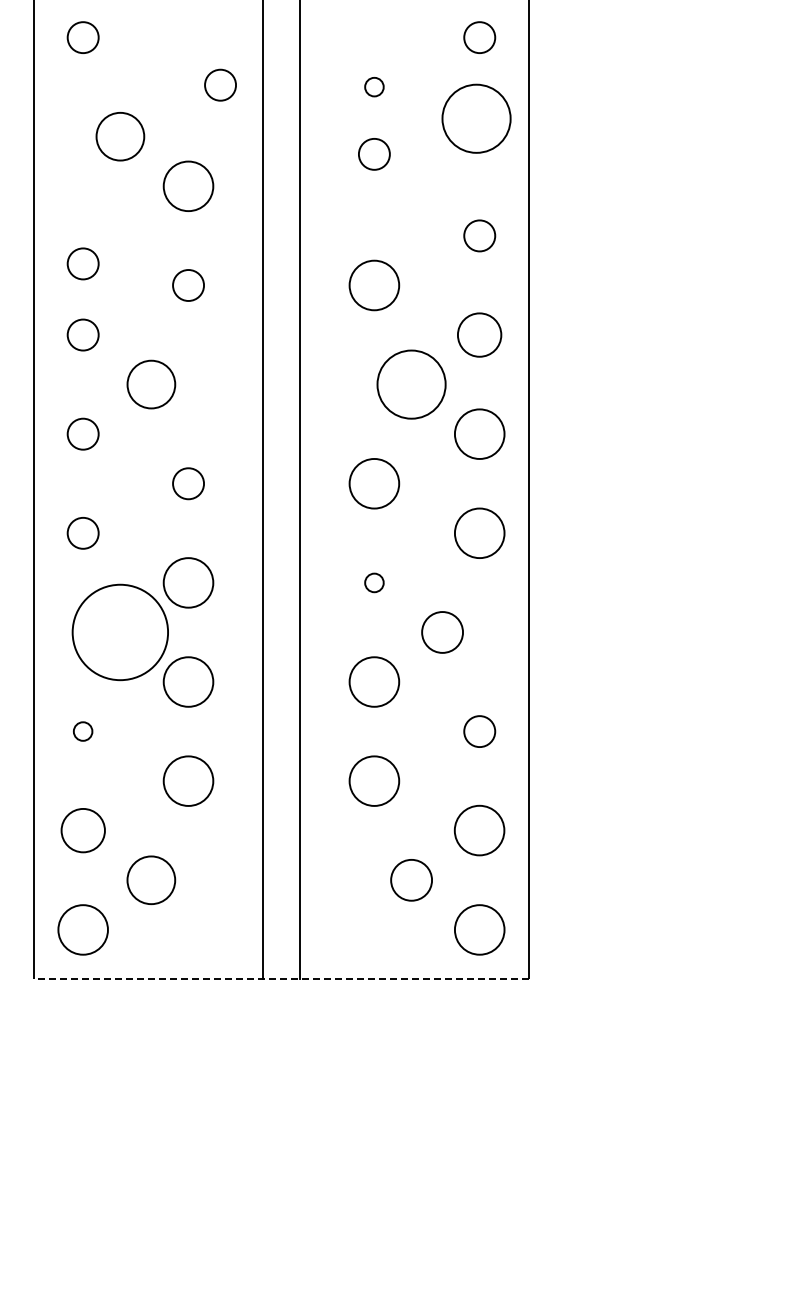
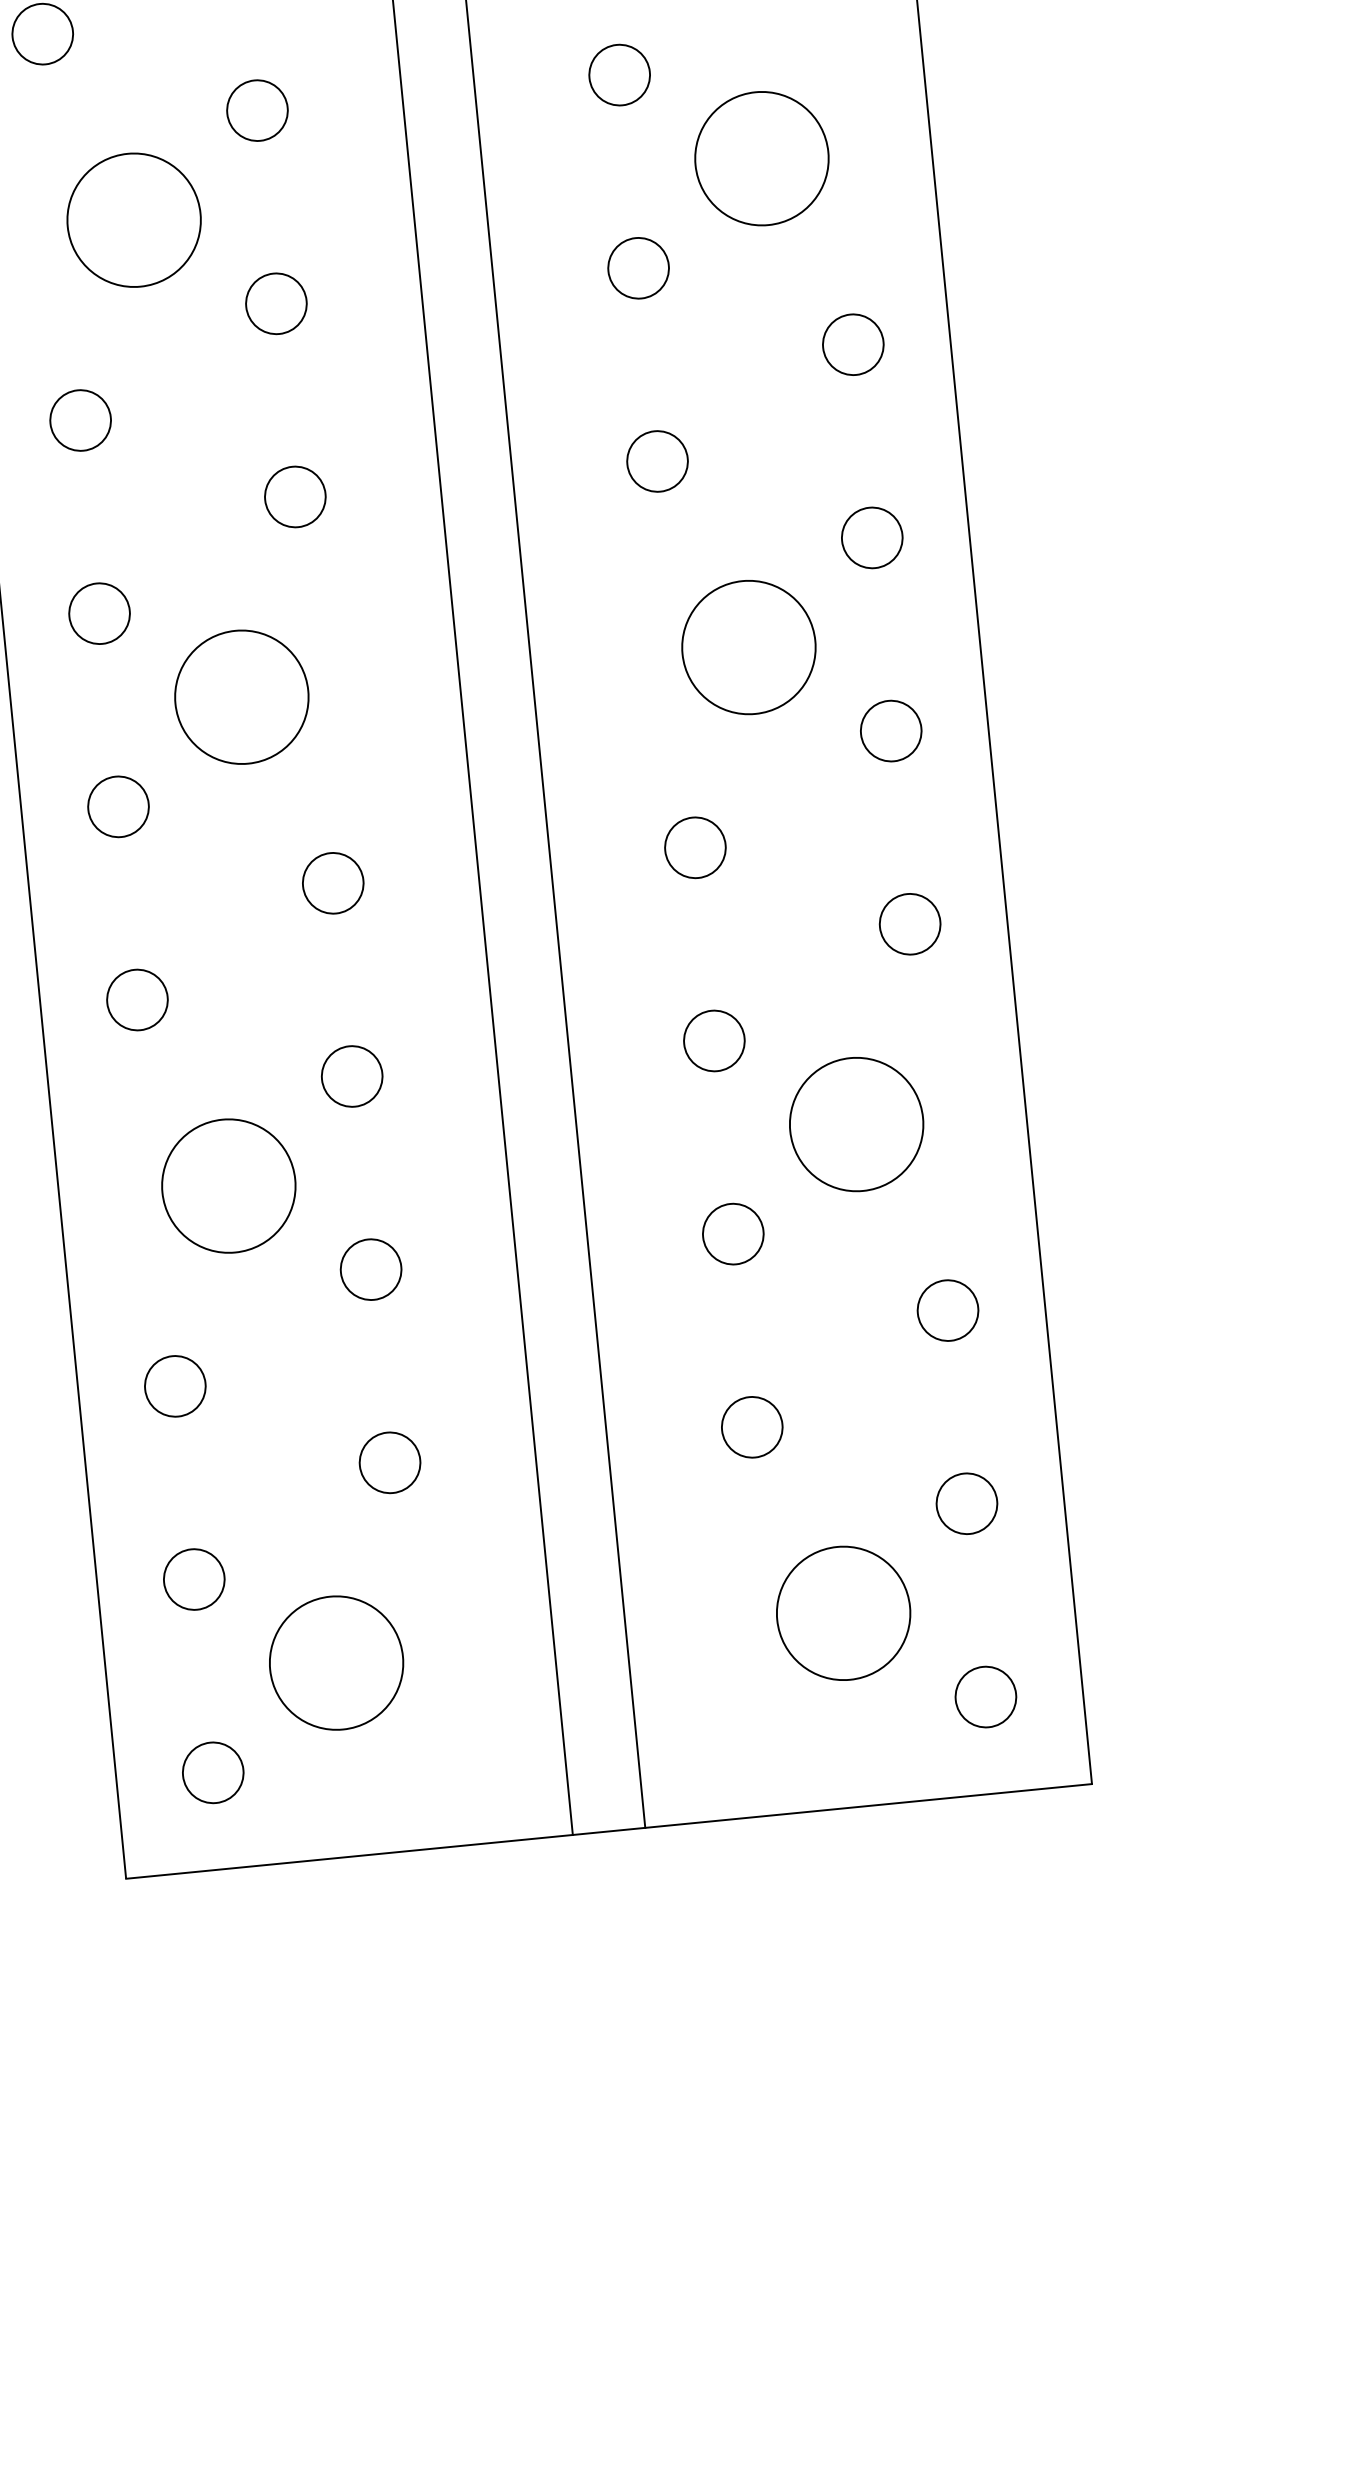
circle: (220, 84) -> (257, 109), moved
circle: (374, 86) -> (619, 73), size x1.67
circle: (476, 118) -> (761, 158), moved
circle: (120, 136) -> (134, 219), size x1.43
circle: (374, 154) -> (638, 268), moved
circle: (188, 185) -> (276, 302), size x0.62
circle: (82, 263) -> (79, 419), moved
circle: (373, 285) -> (655, 461), size x0.62
circle: (479, 334) -> (871, 536), size x0.71
circle: (151, 384) -> (242, 696), size x1.43
circle: (479, 433) -> (890, 729), size x0.62
circle: (373, 483) -> (693, 847), size x0.62
circle: (479, 532) -> (909, 922), size x0.62
circle: (188, 582) -> (352, 1075), size x0.62
circle: (374, 582) -> (714, 1040), size x1.67
circle: (120, 632) -> (229, 1186), size x0.71
circle: (442, 632) -> (856, 1124), size x1.67
circle: (188, 681) -> (370, 1268), size x0.62
circle: (373, 681) -> (731, 1233), size x0.62
circle: (82, 731) -> (173, 1386), size x1.67
circle: (188, 780) -> (389, 1461), size x0.62
circle: (373, 780) -> (750, 1426), size x0.62
circle: (82, 830) -> (192, 1579), size x0.71
circle: (479, 830) -> (966, 1503), size x0.62
circle: (151, 880) -> (336, 1663), size x1.43
circle: (411, 880) -> (843, 1613), size x1.67
circle: (82, 929) -> (211, 1772), size x0.62
circle: (479, 929) -> (985, 1696), size x0.62
line: (281, 979) -> (609, 1831), dashed -> solid

